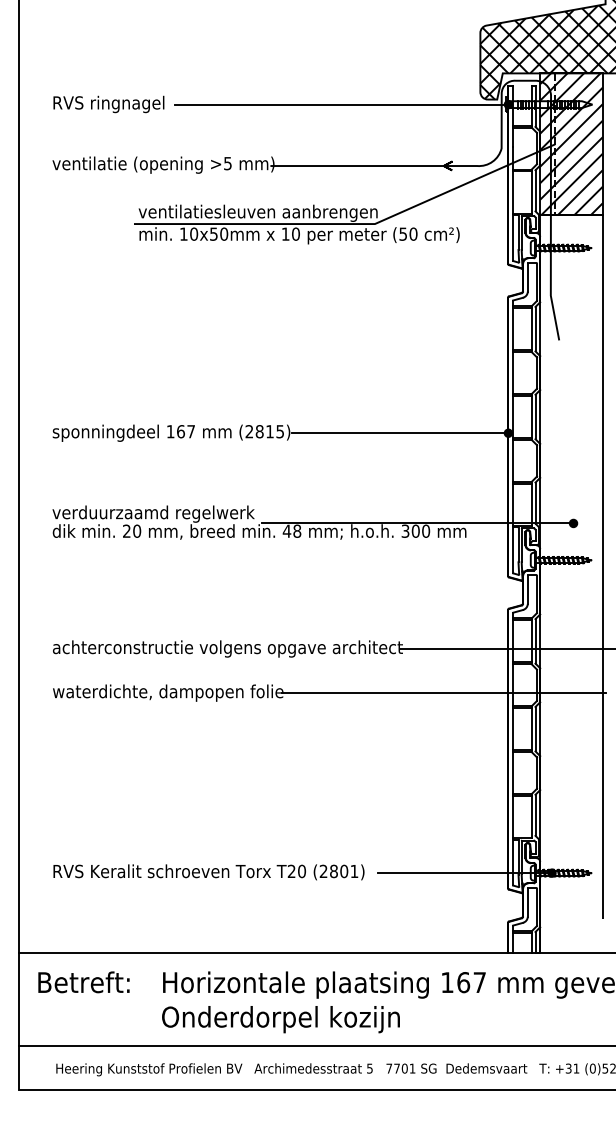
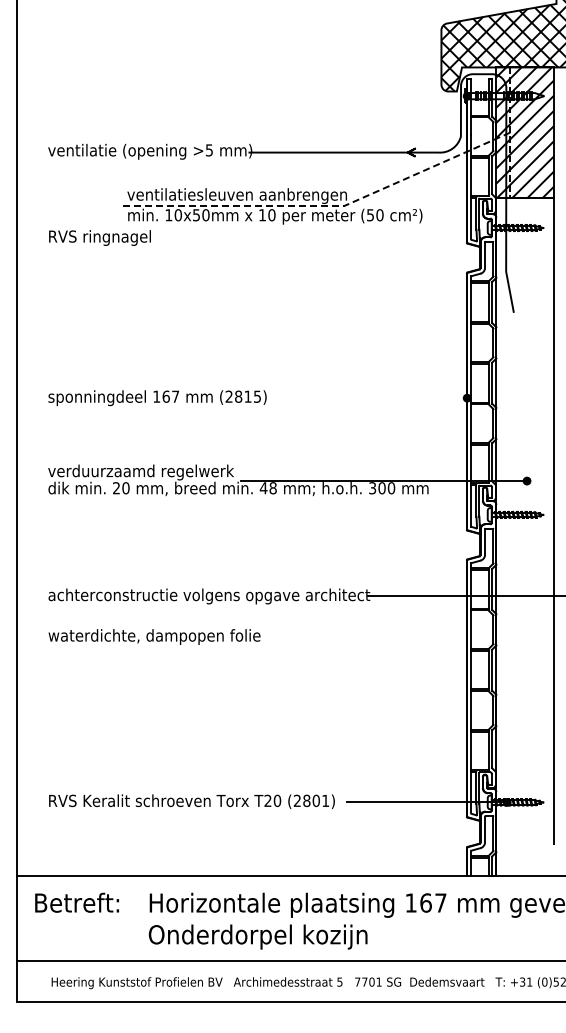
text: (108, 103) -> (99, 237), moved
line: (342, 104) -> (314, 96), removed
line: (353, 223) -> (324, 205), solid -> dashed
line: (399, 433) -> (367, 398), removed
line: (443, 693) -> (407, 637), removed

